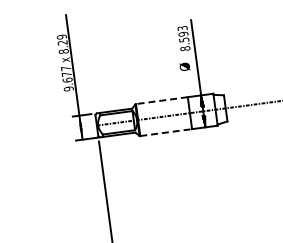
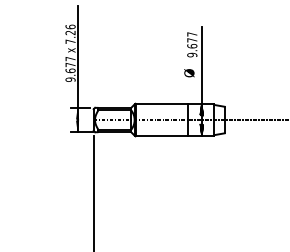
text: (184, 38) -> (192, 44), 8.593 -> 9.677
text: (62, 43) -> (70, 33), 8.29 -> 7.26
line: (161, 100) -> (161, 103), dashed -> solid
line: (166, 132) -> (162, 136), dashed -> solid

